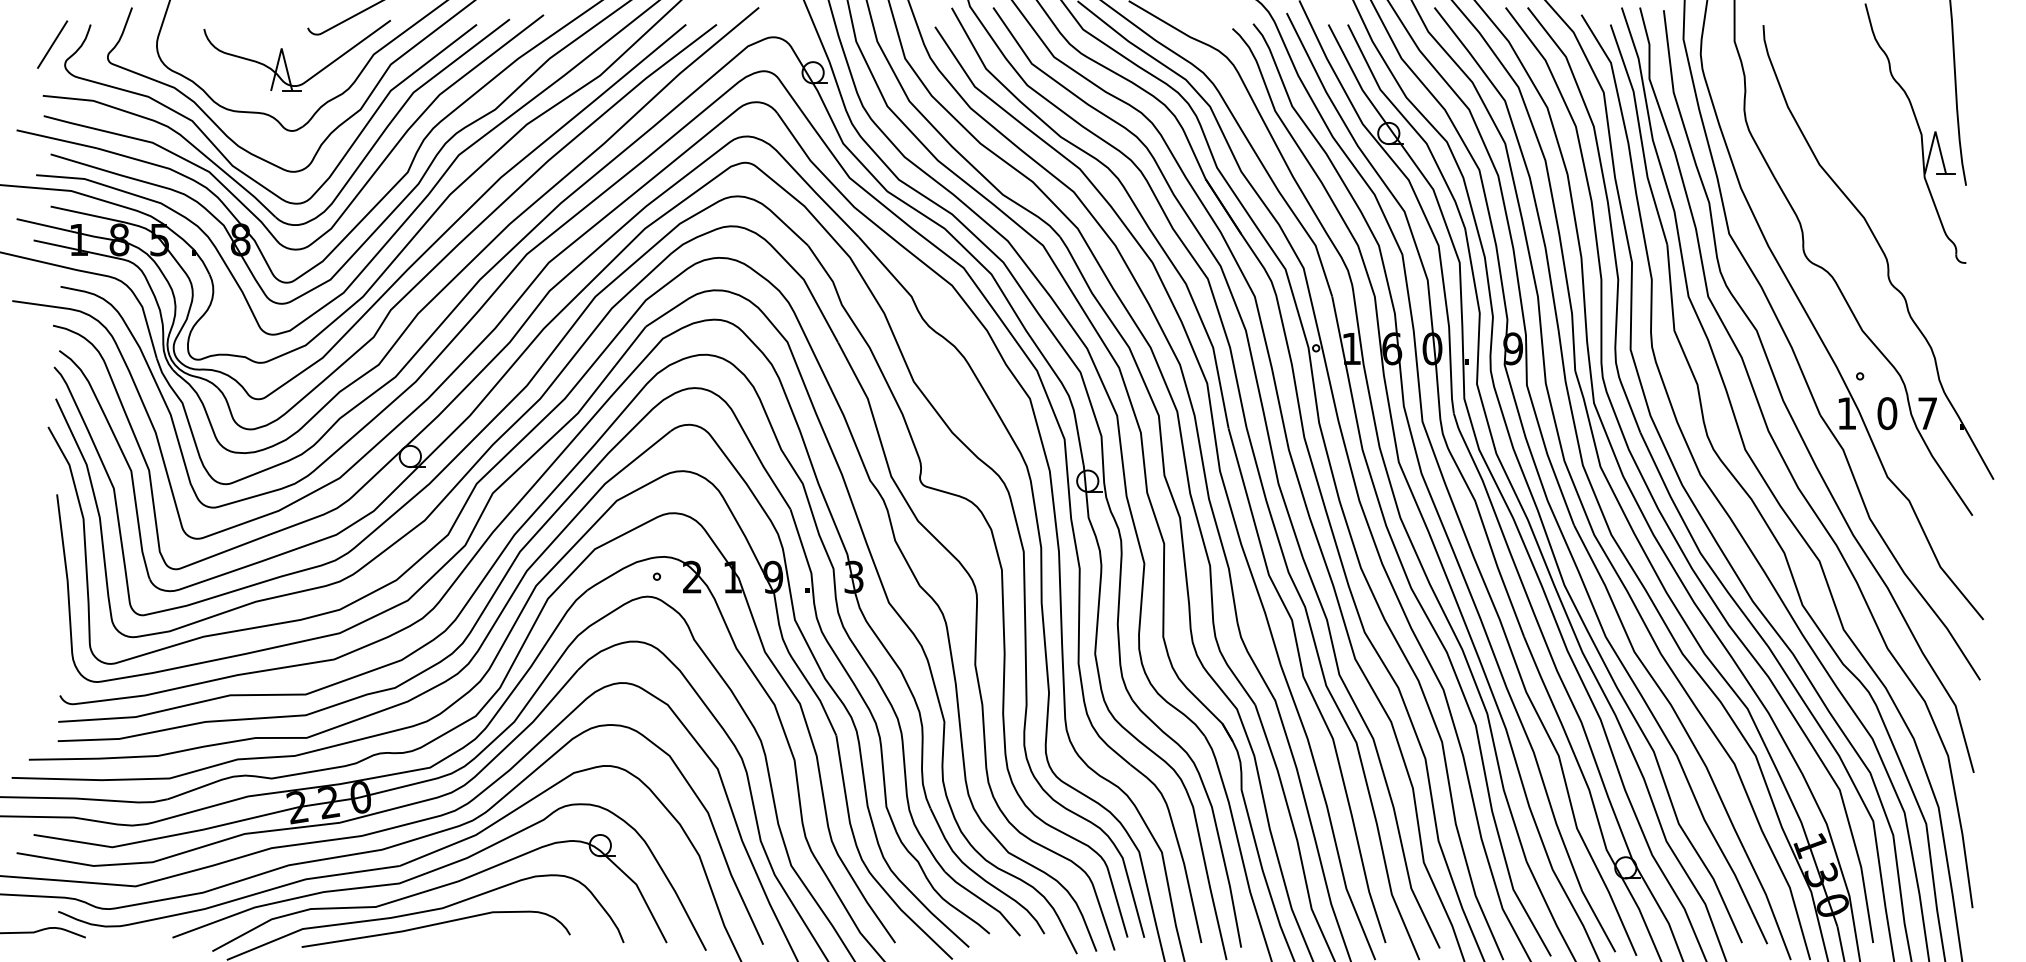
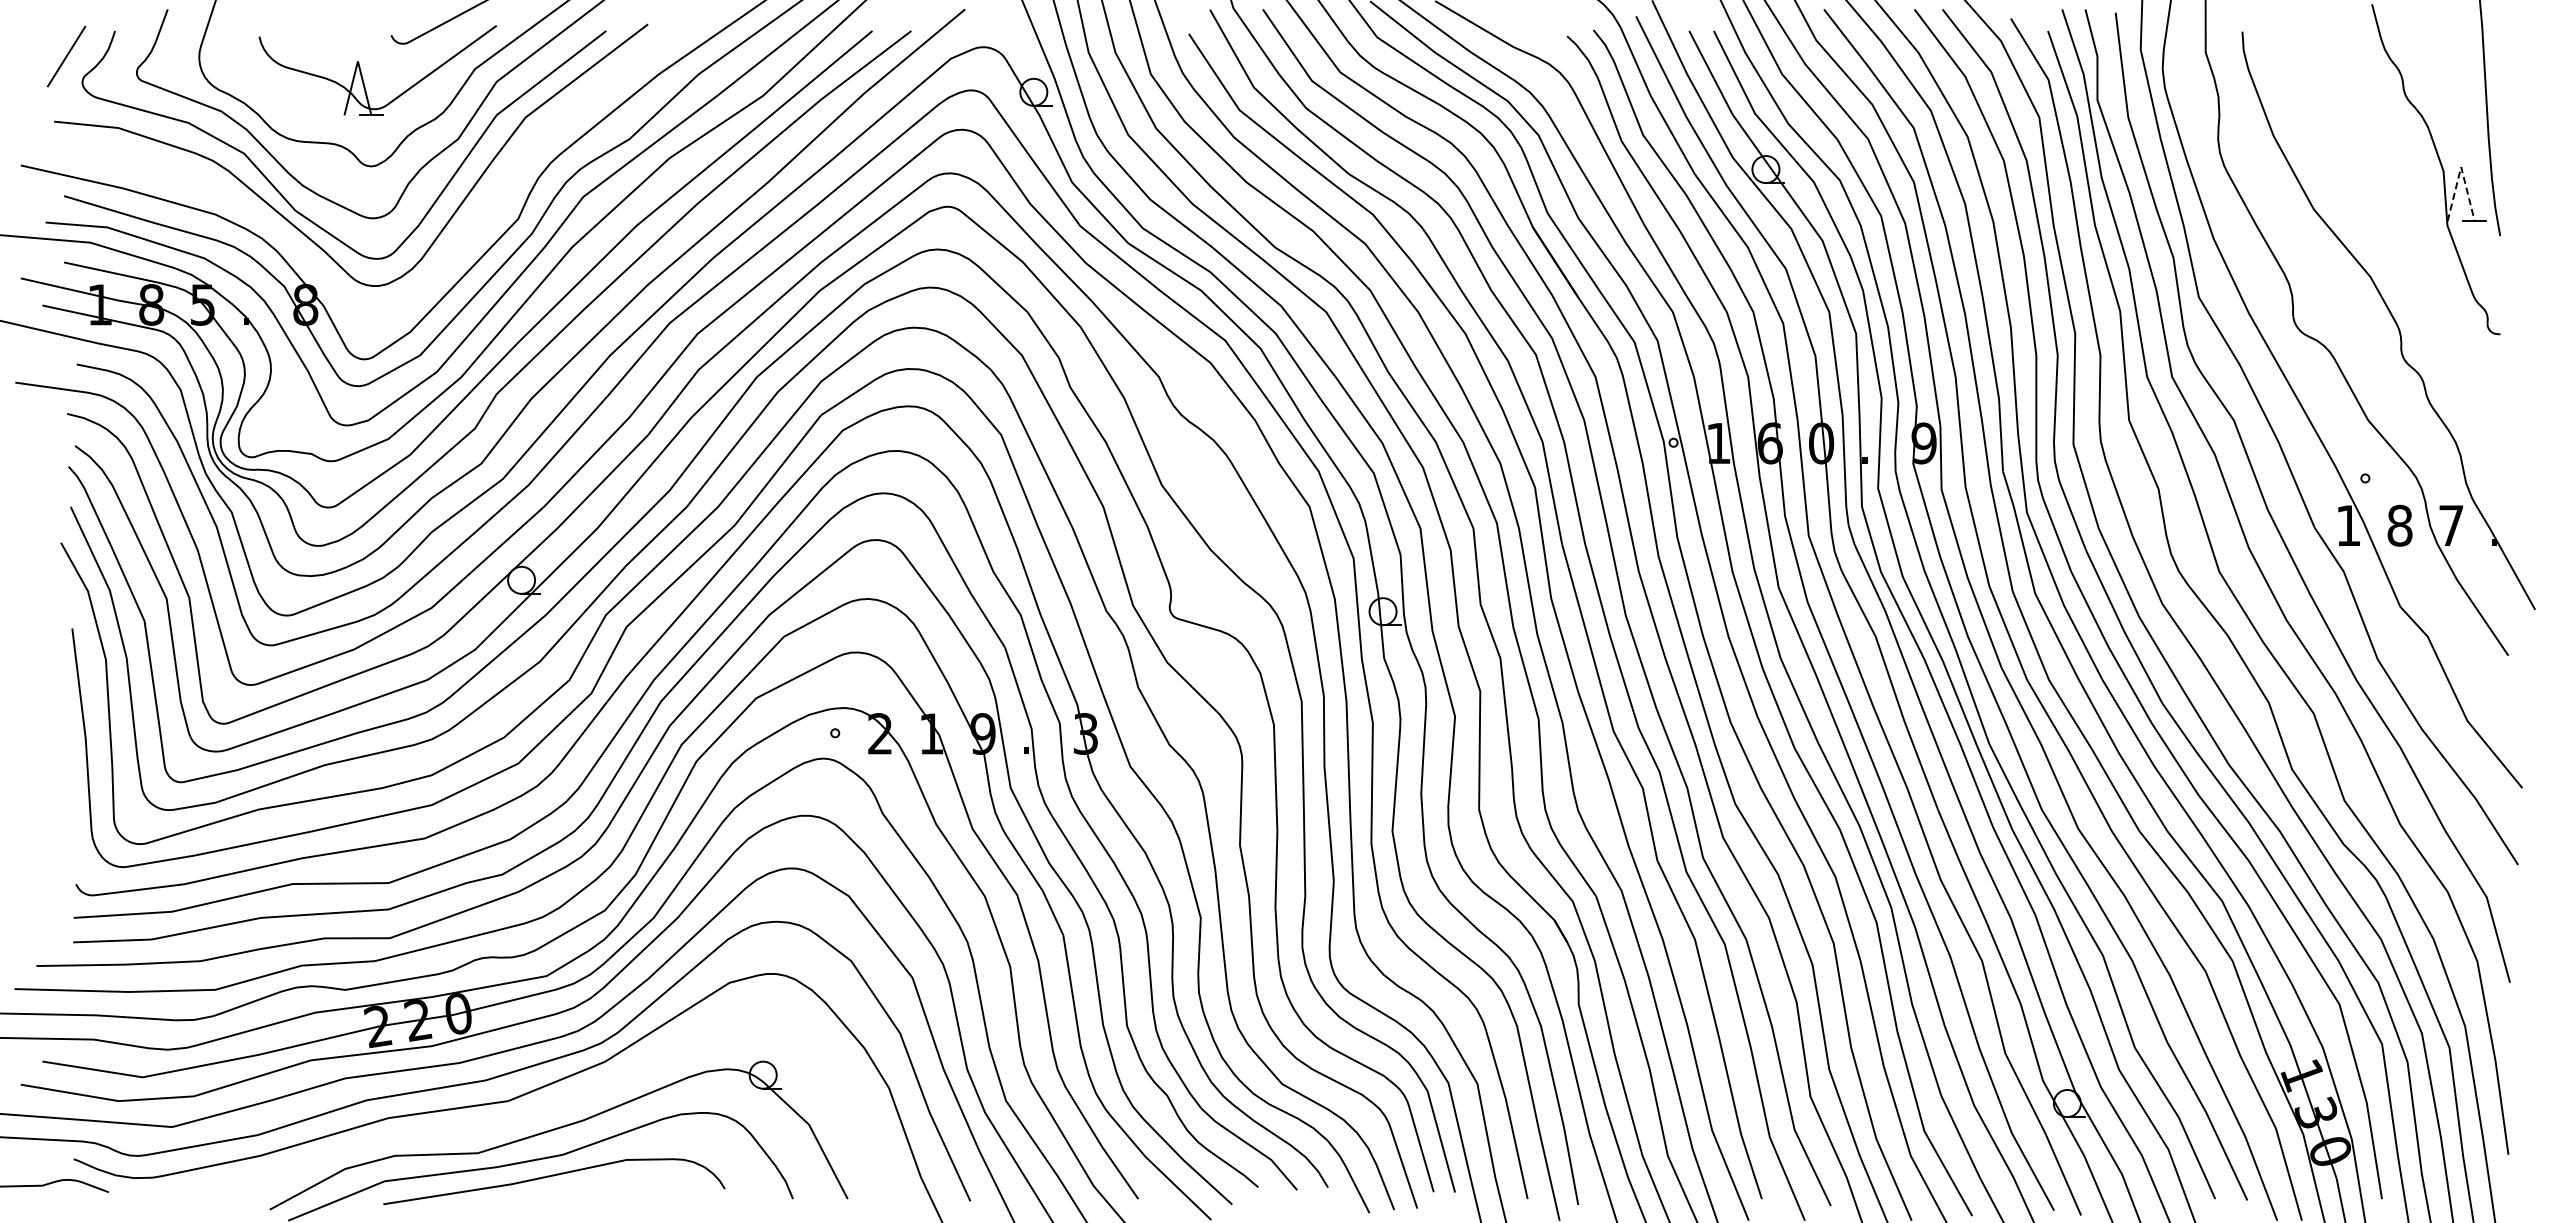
line: (1935, 131) -> (2461, 167), solid -> dashed
curve: (232, 193) -> (295, 245), removed
text: (1886, 413) -> (2399, 525), 0 -> 8
curve: (435, 871) -> (553, 1107), removed

